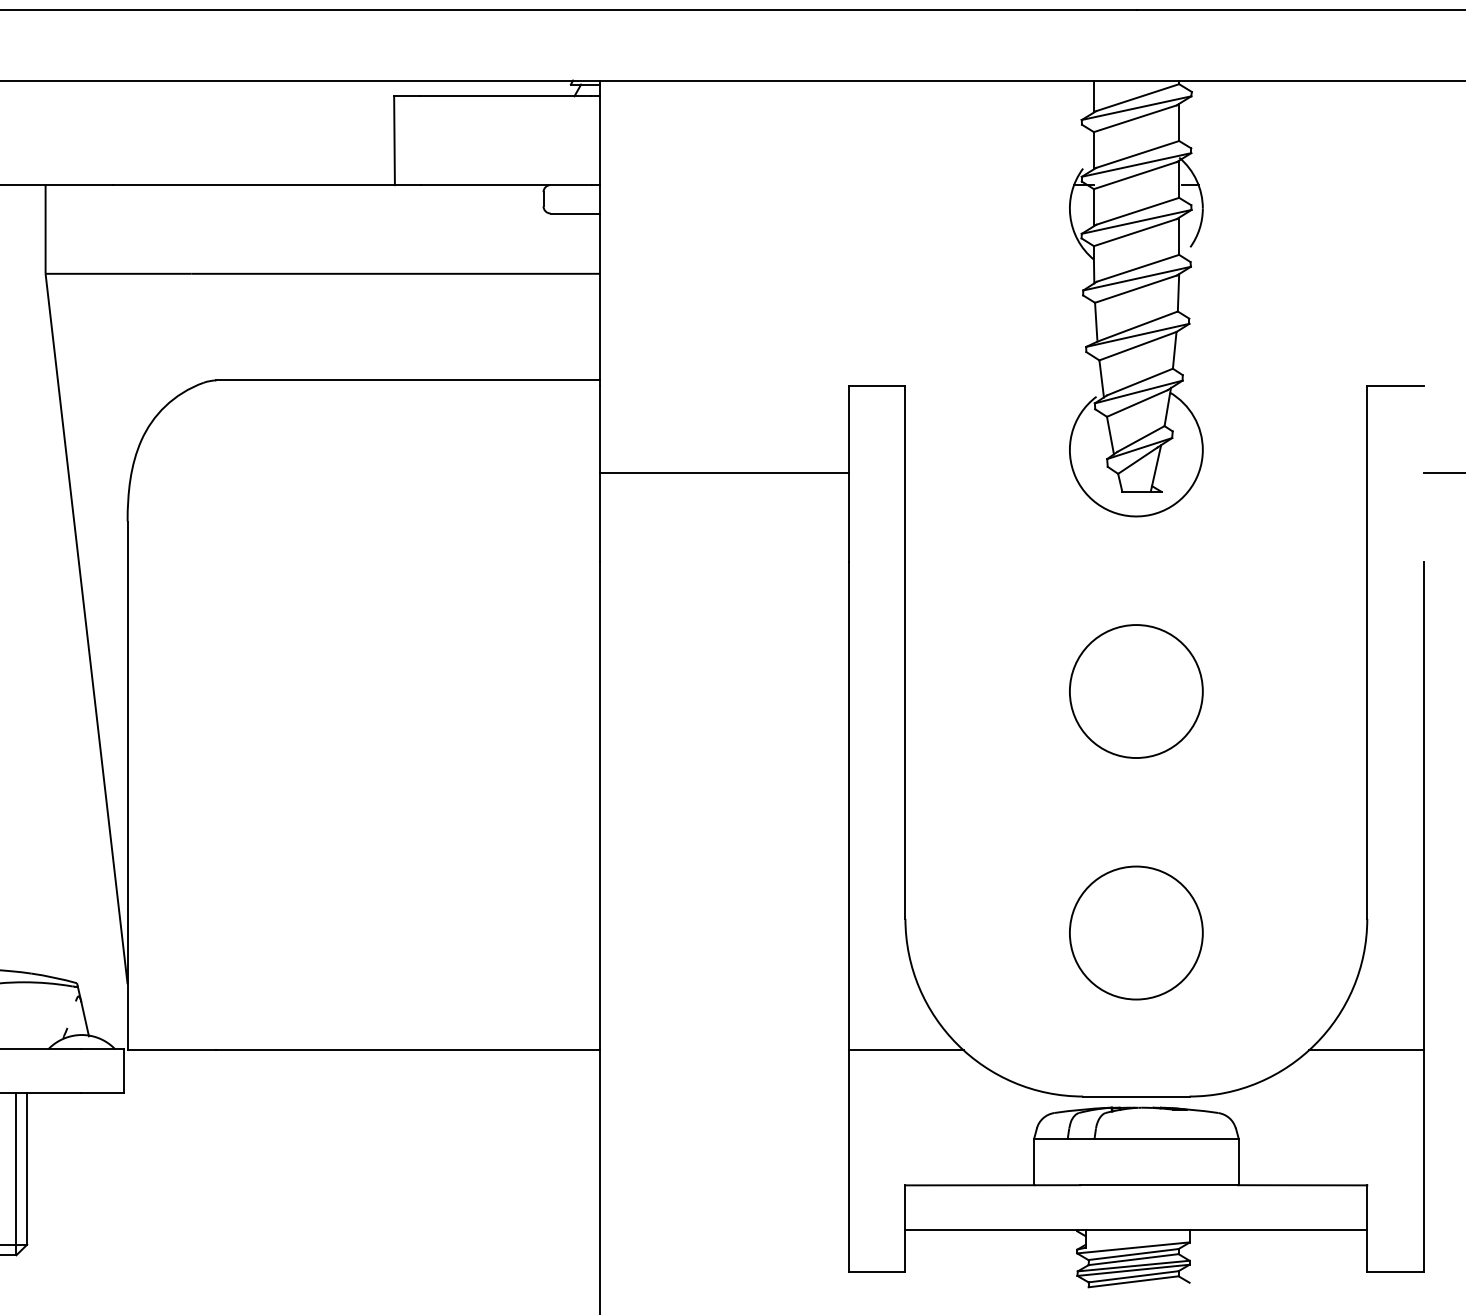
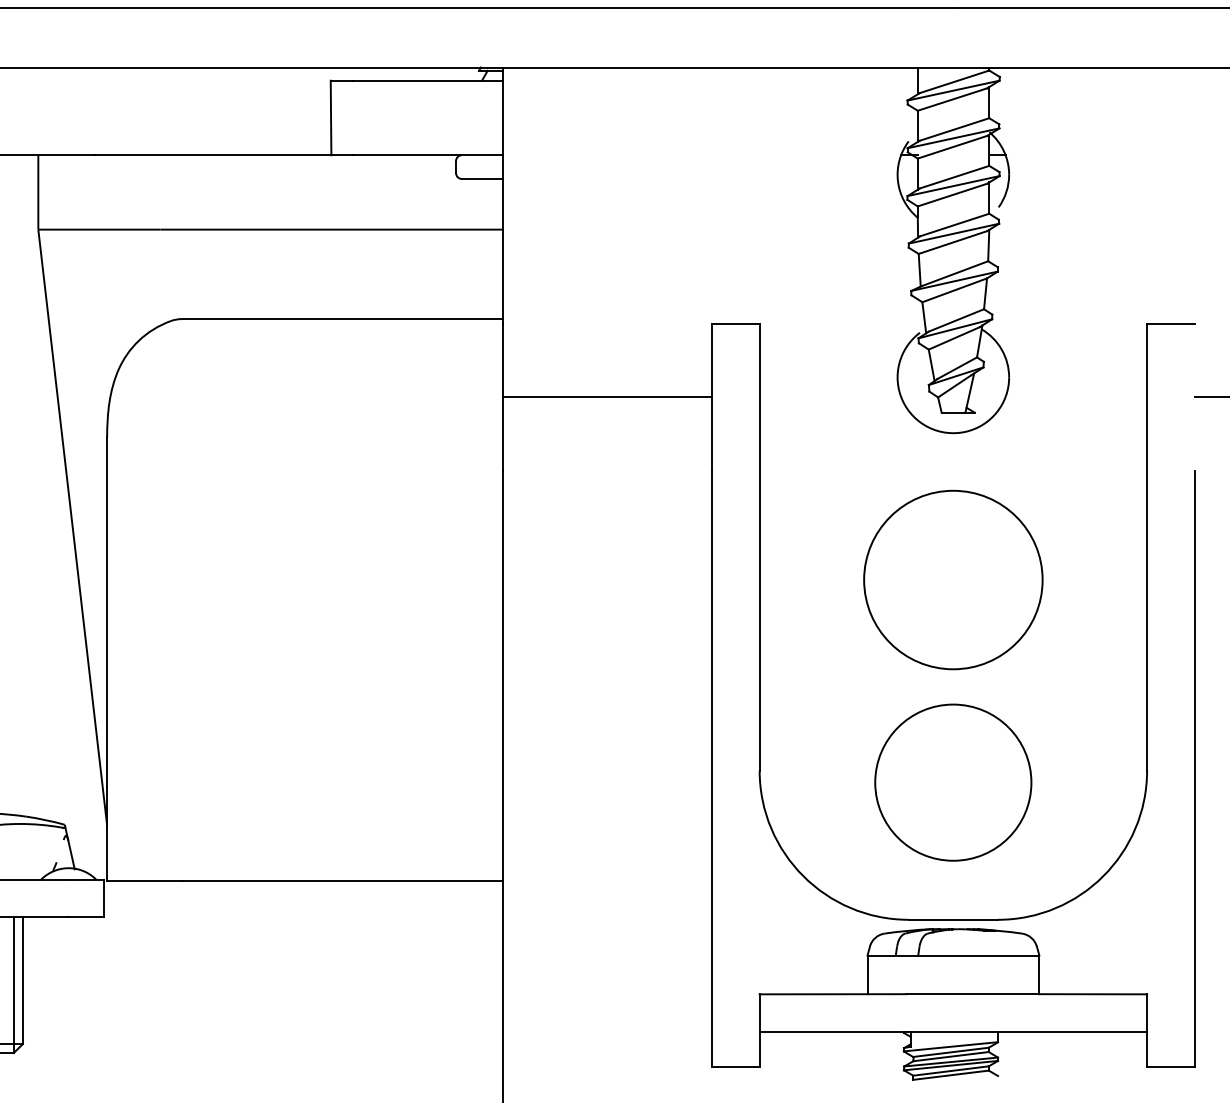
circle: (1135, 691) -> (952, 580), size x1.6
circle: (1136, 932) -> (953, 782), size x1.4
line: (905, 1050) -> (759, 881), removed
line: (1366, 1050) -> (1146, 881), removed

